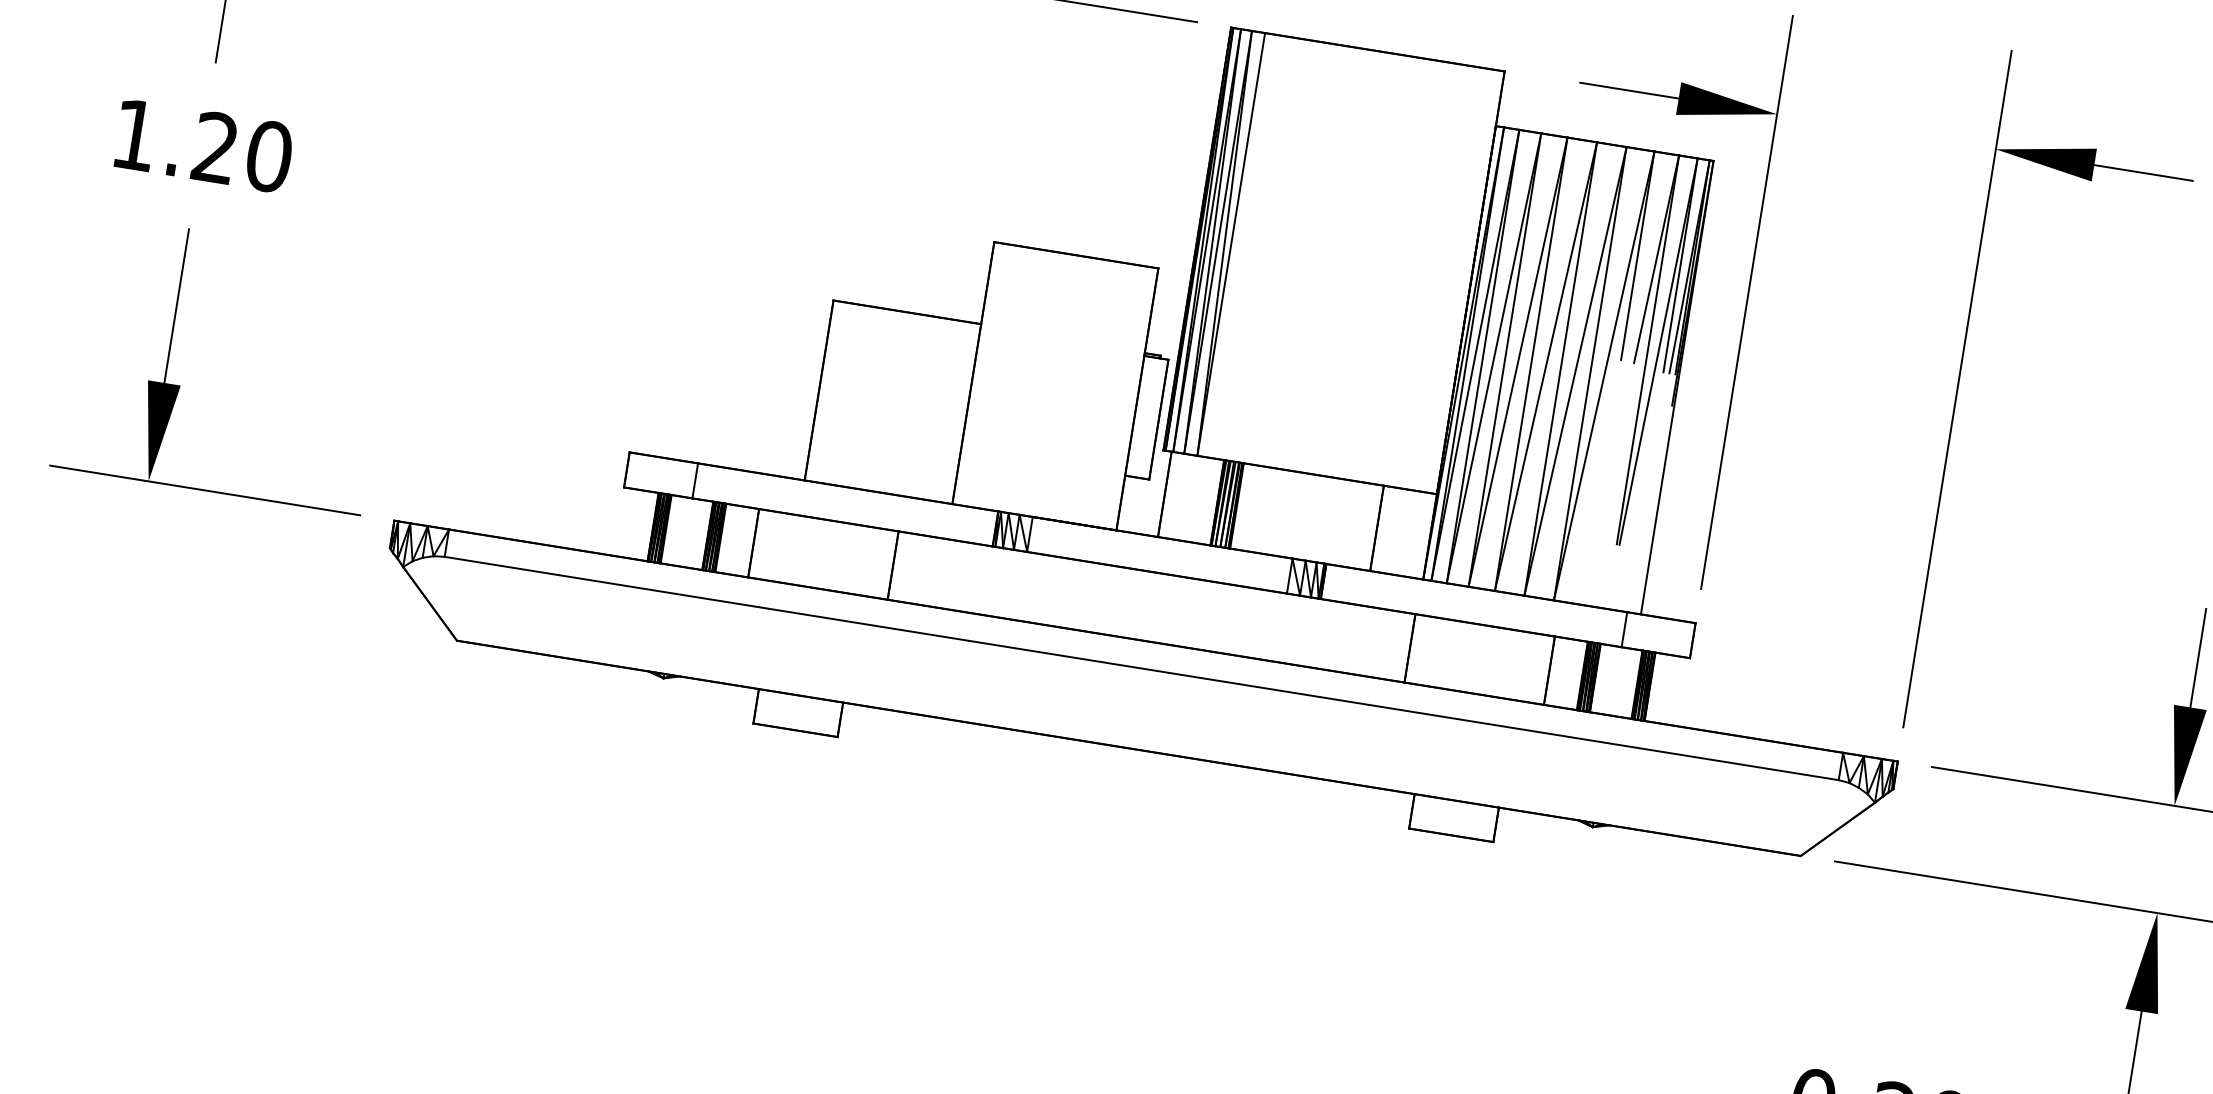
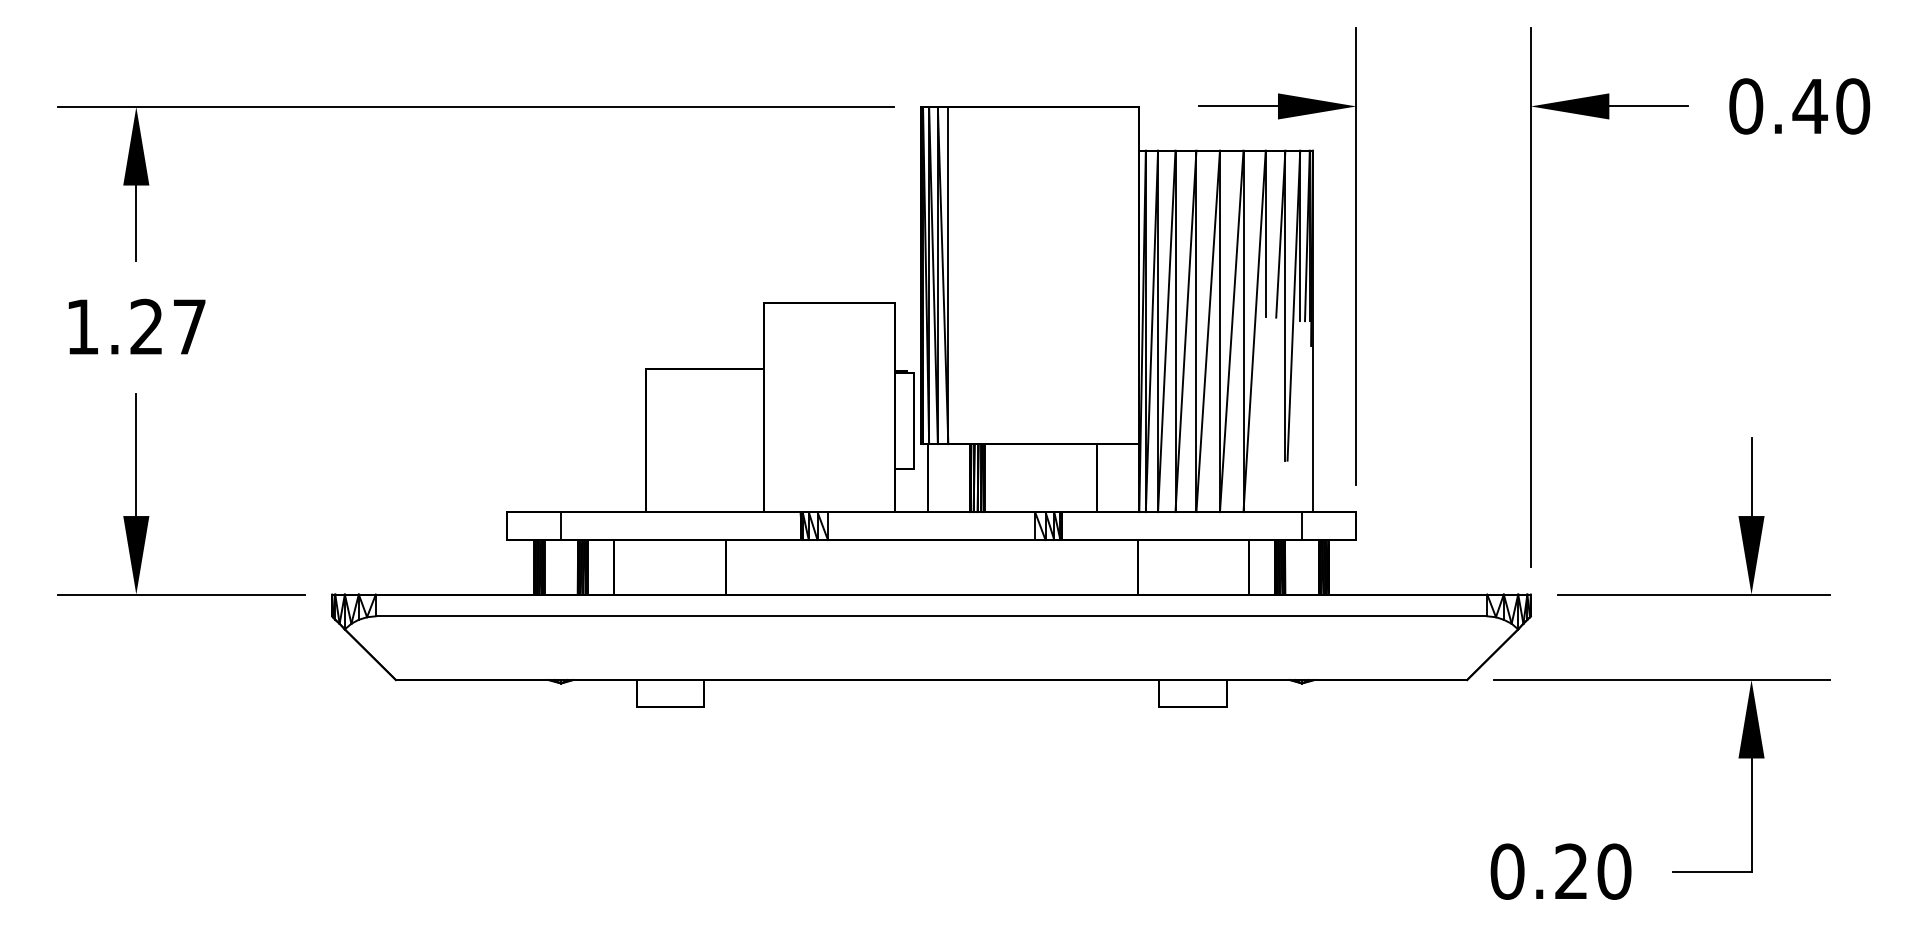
text: (269, 155) -> (189, 326), 1.20 -> 1.27

